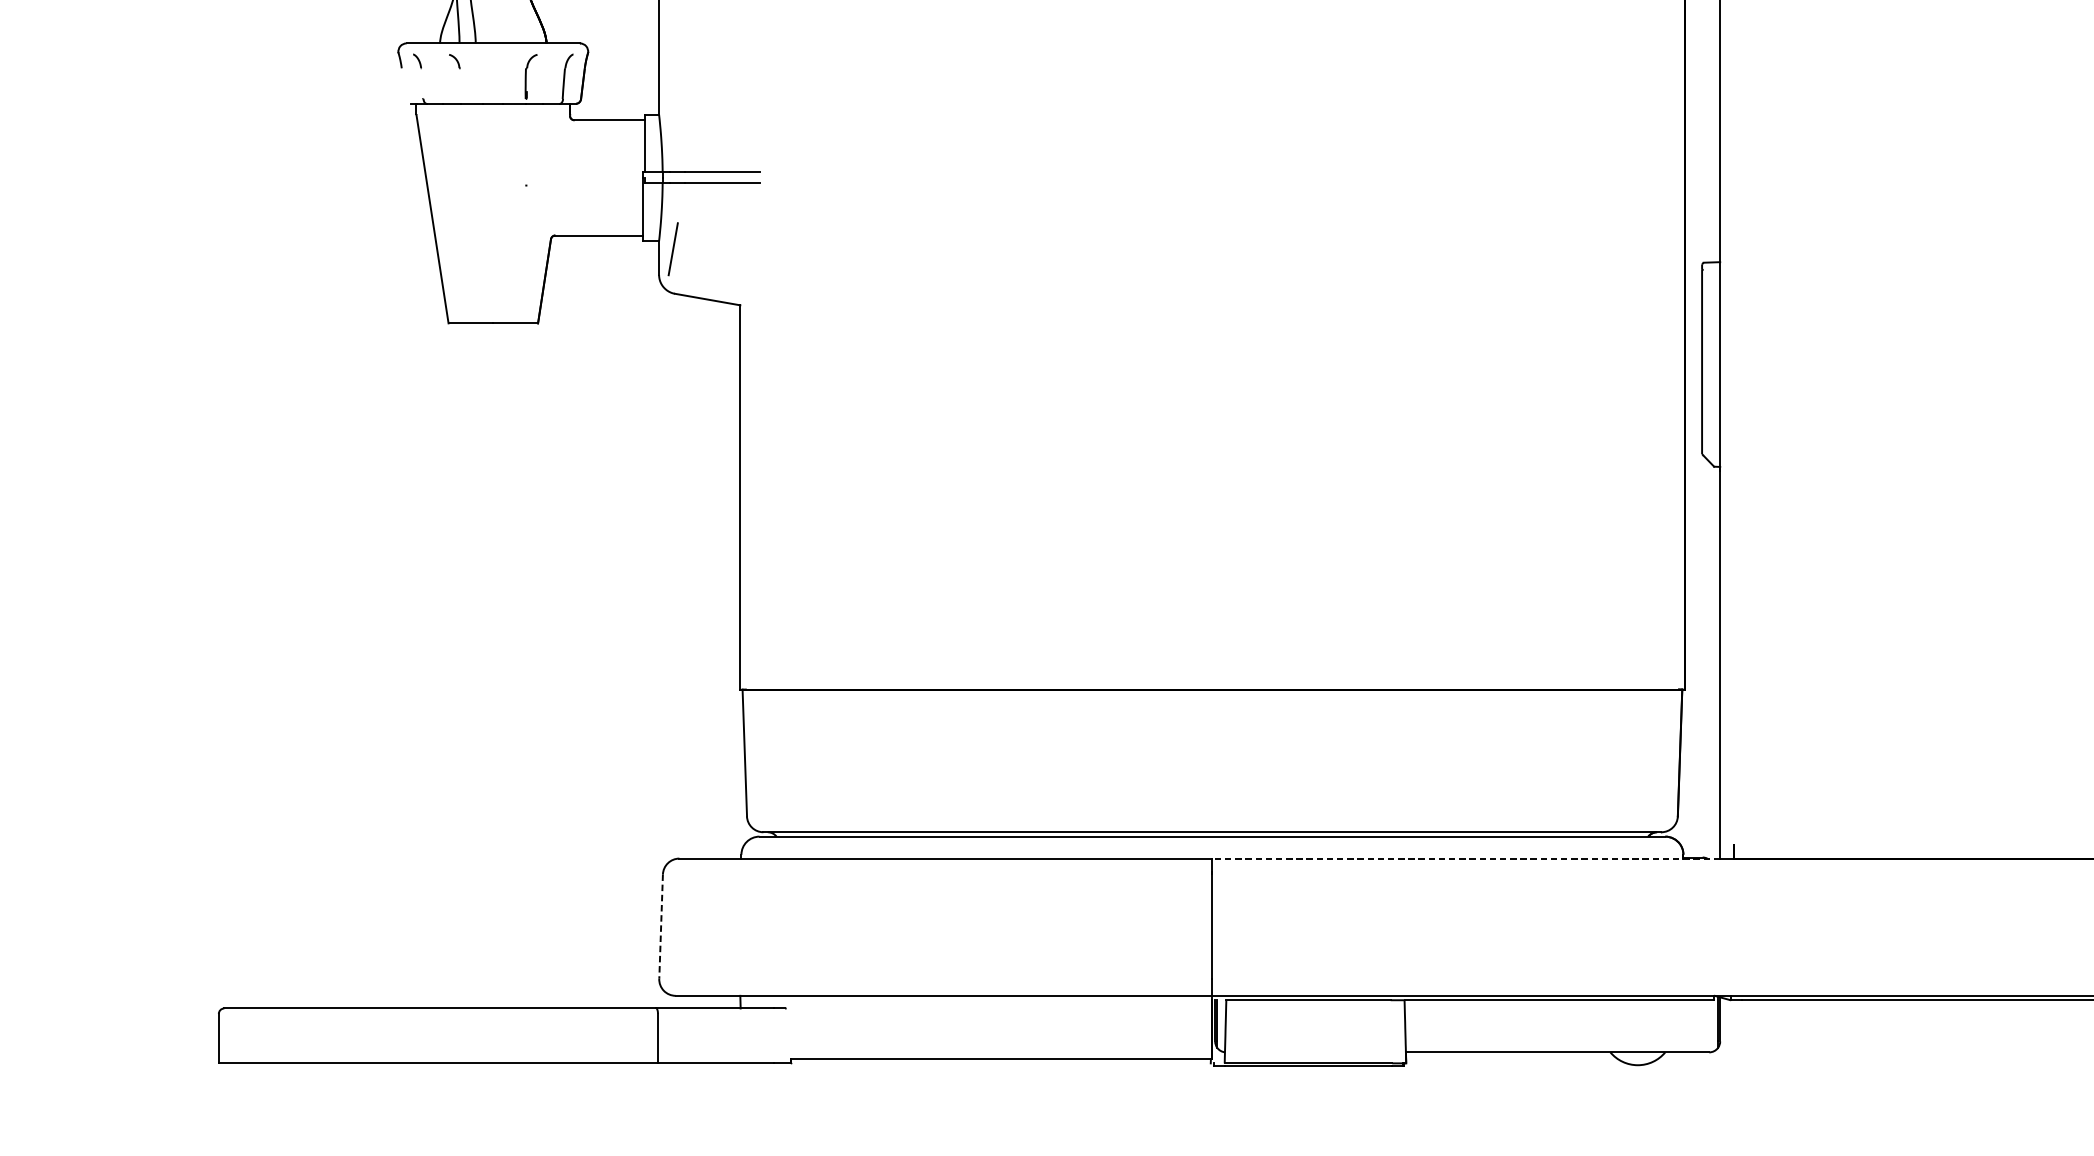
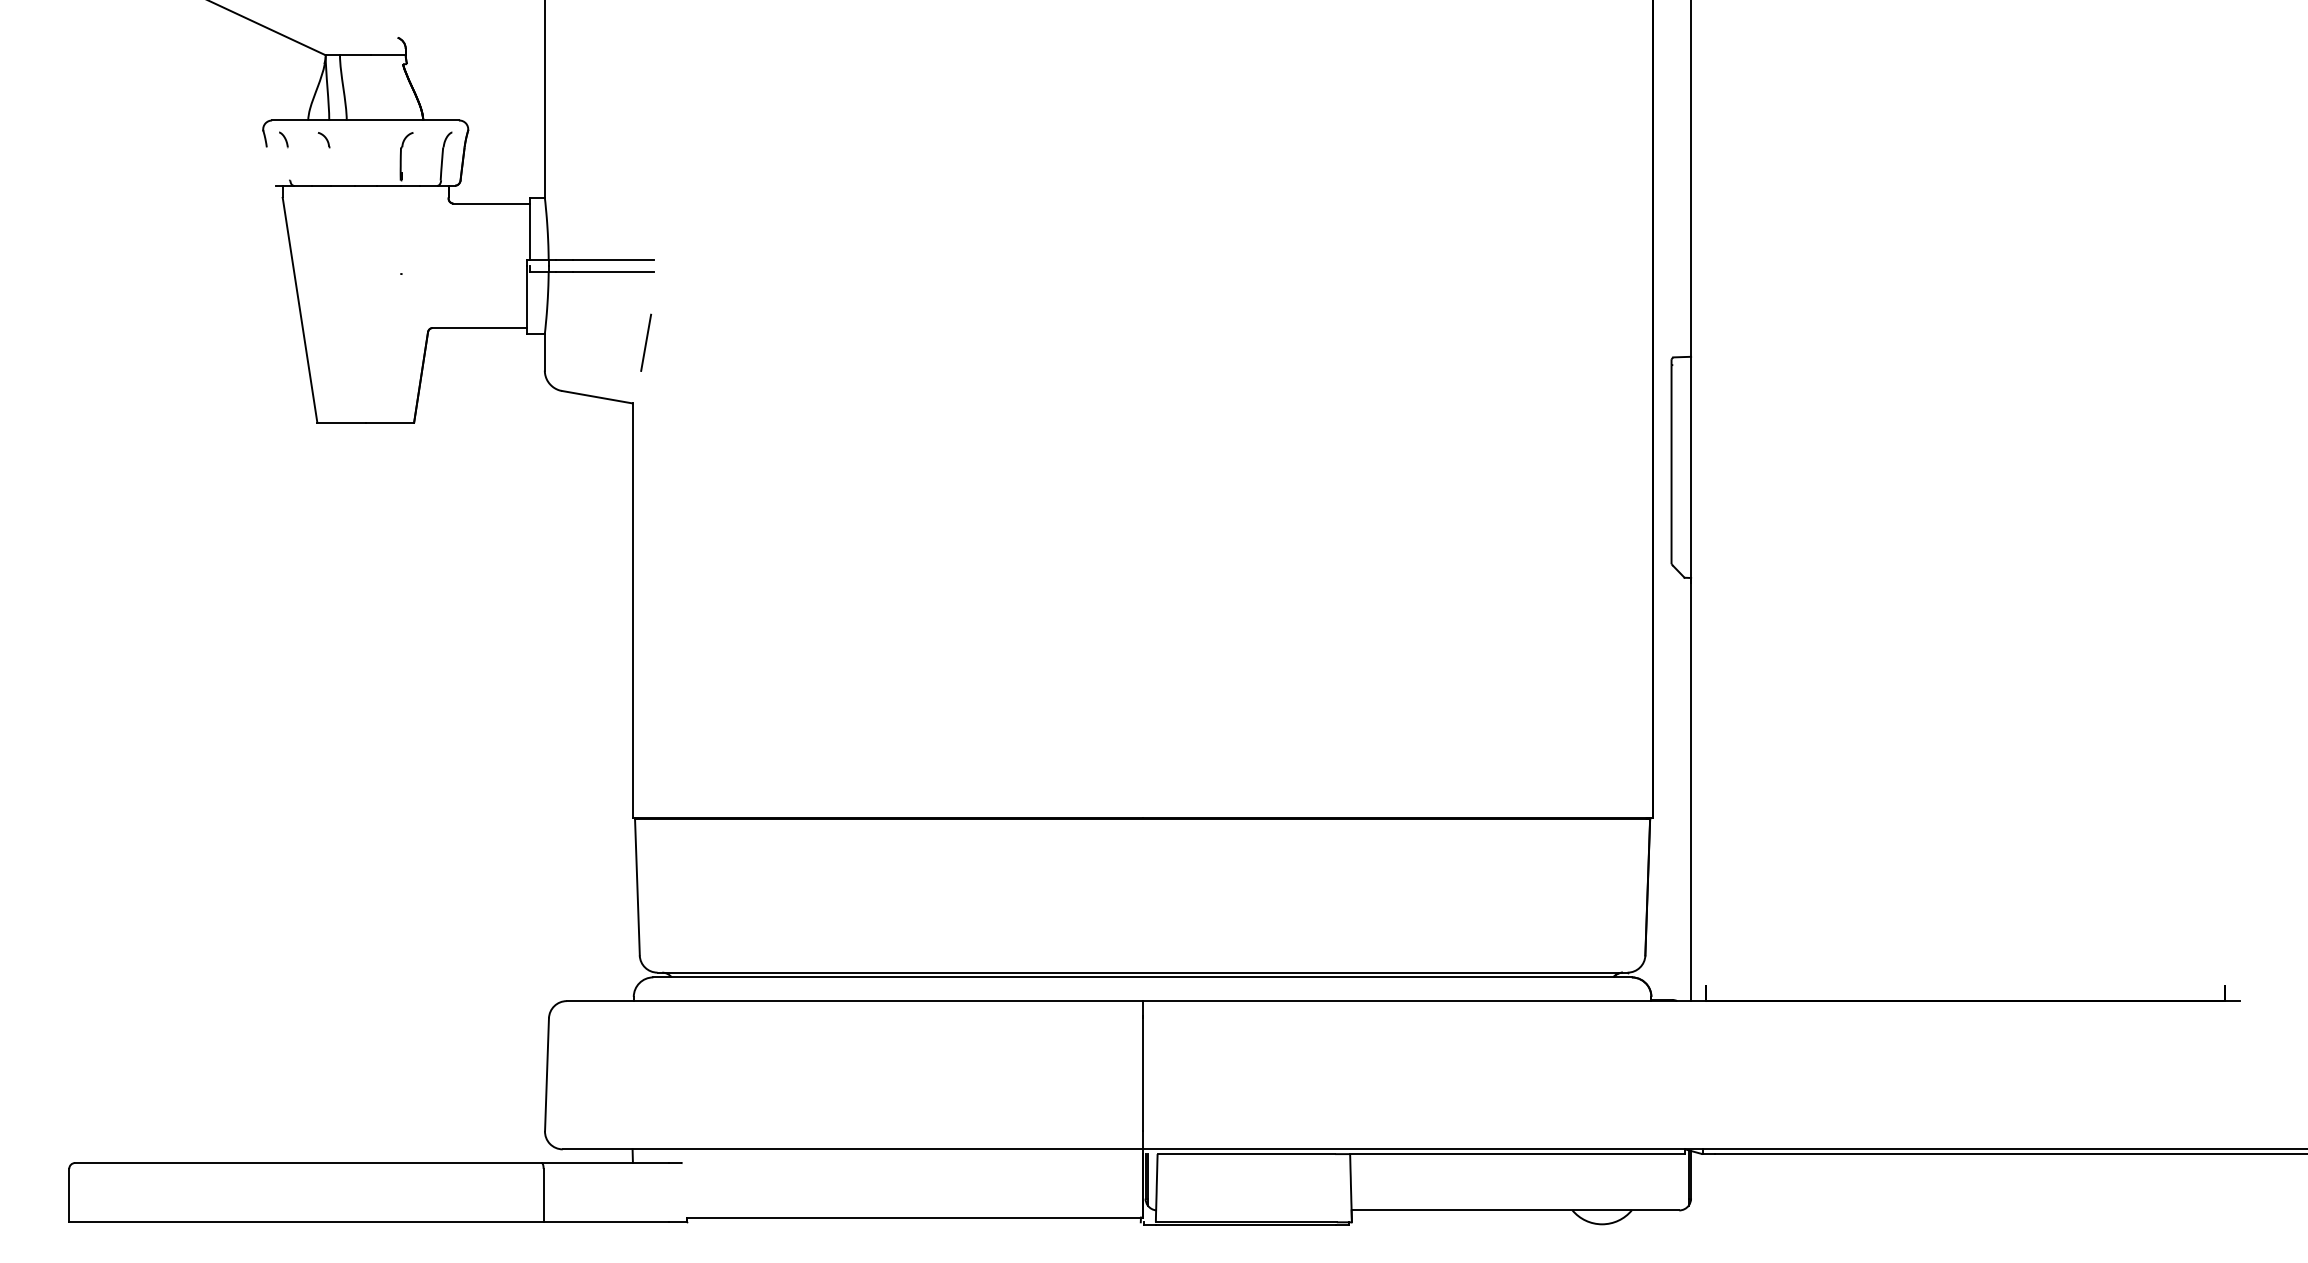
line: (673, 248) -> (646, 342), moved
line: (1465, 858) -> (1416, 1001), dashed -> solid
line: (661, 927) -> (547, 1075), dashed -> solid

